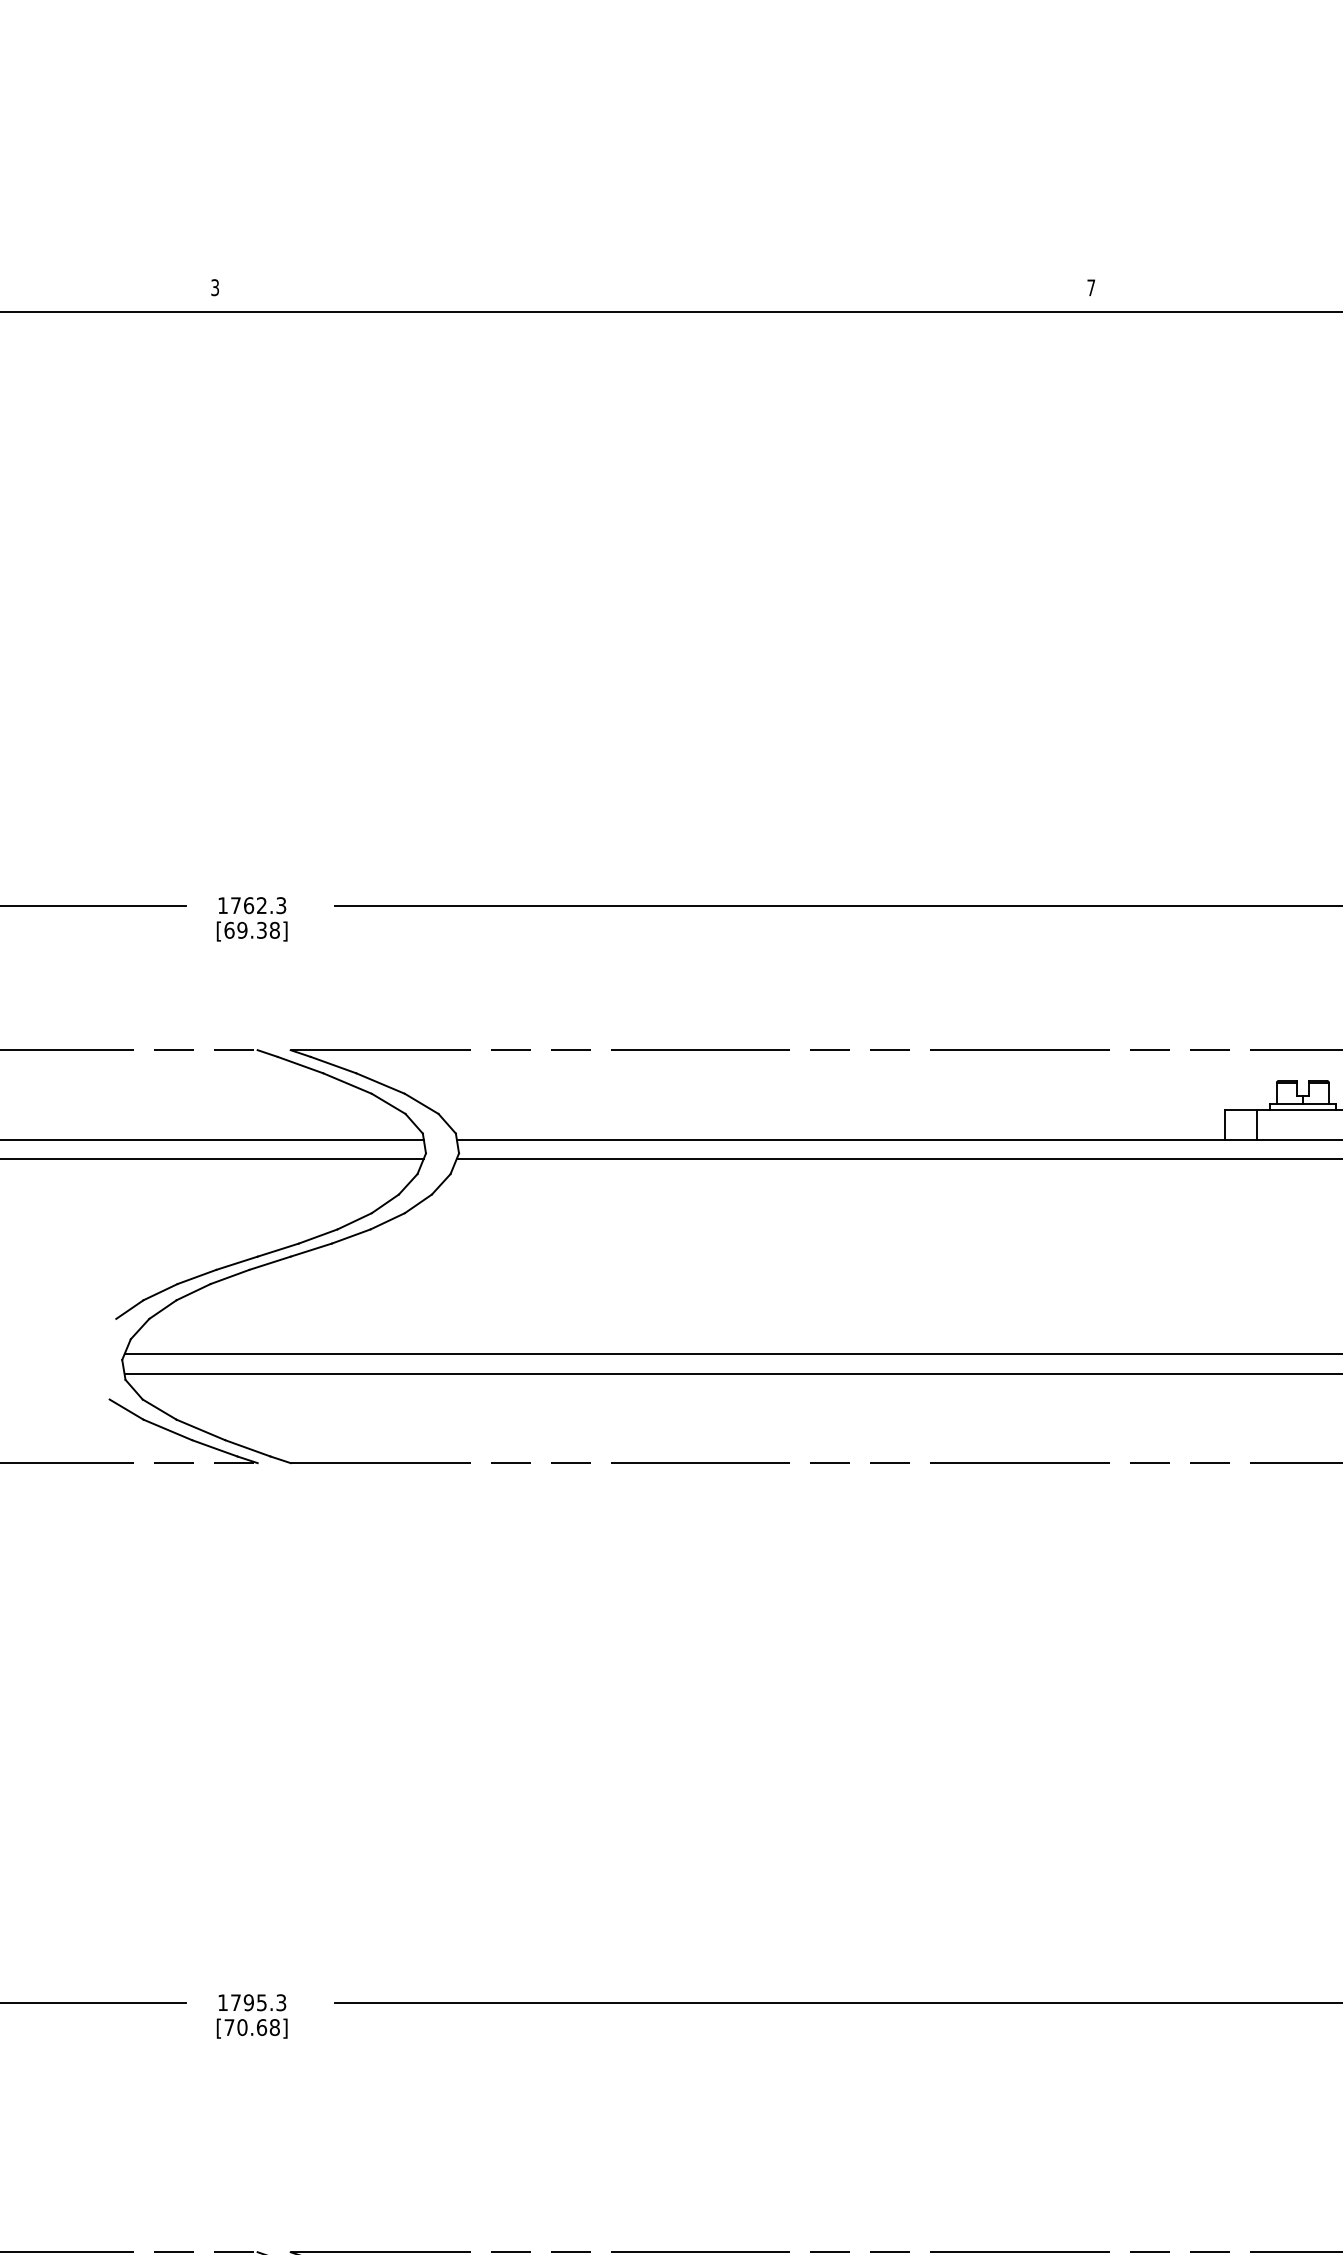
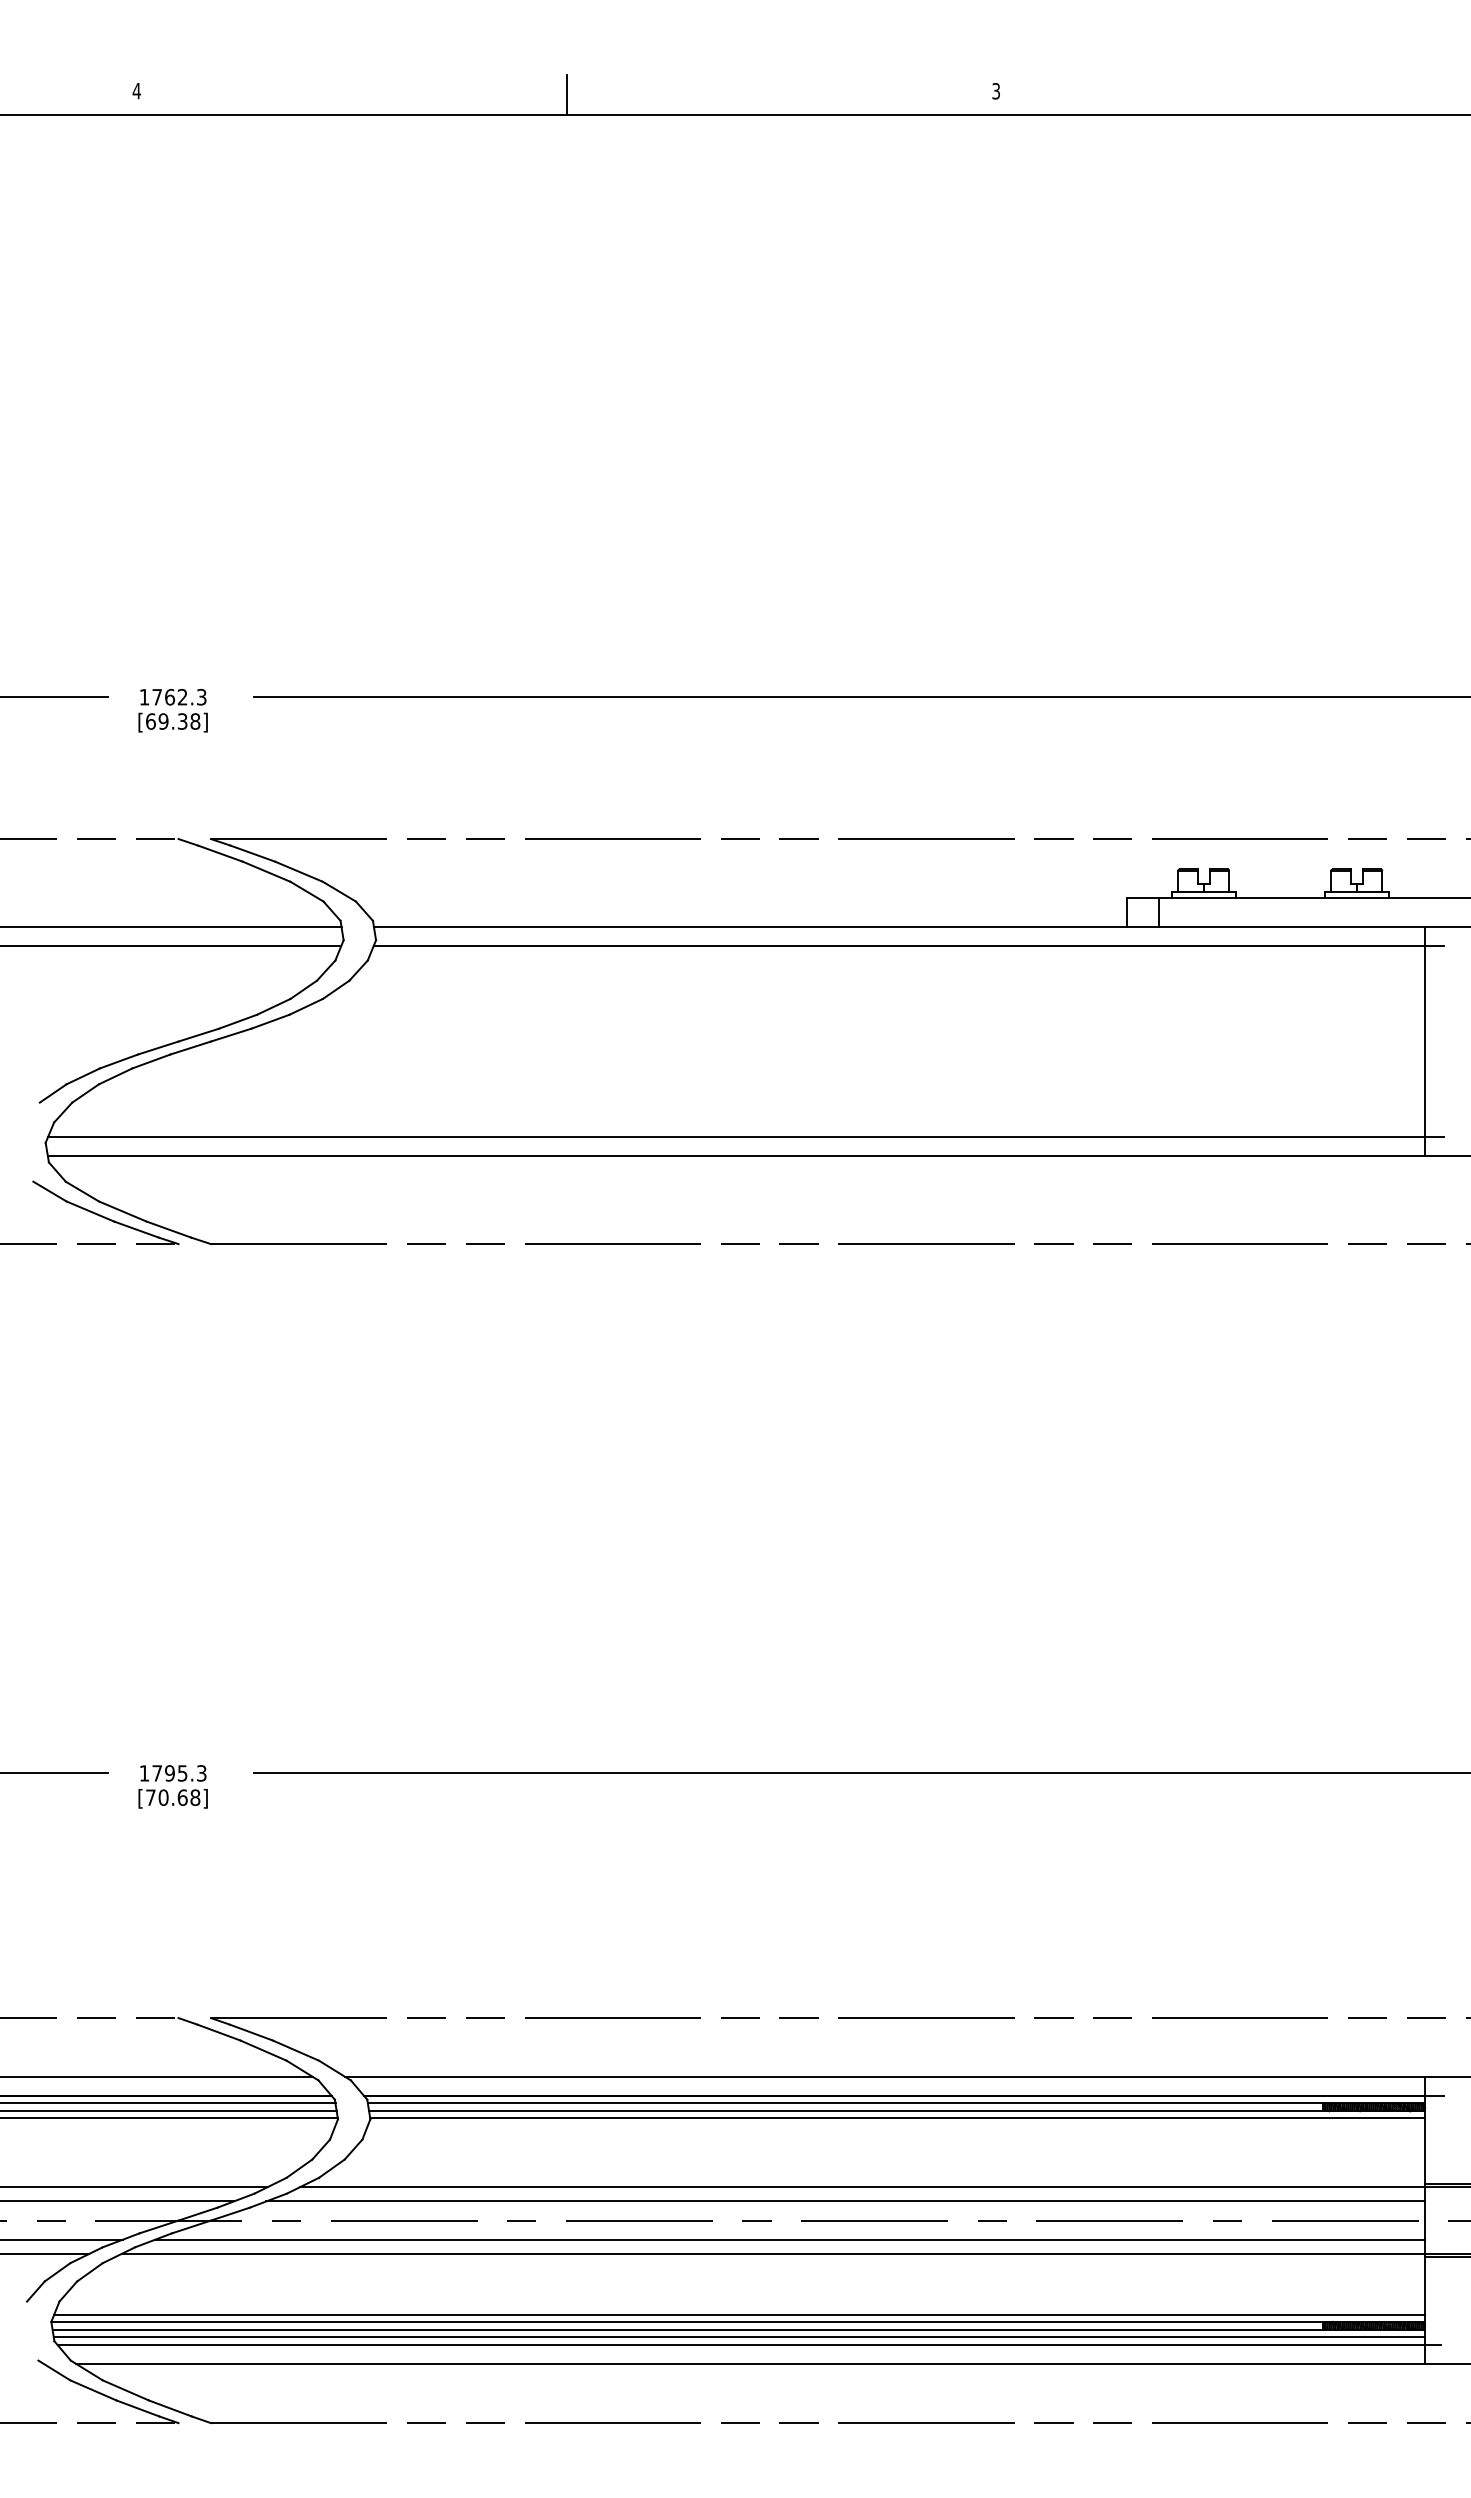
text: (214, 287) -> (136, 90), 3 -> 4
text: (1090, 288) -> (995, 91), 7 -> 3
line: (654, 291) -> (567, 94), added

